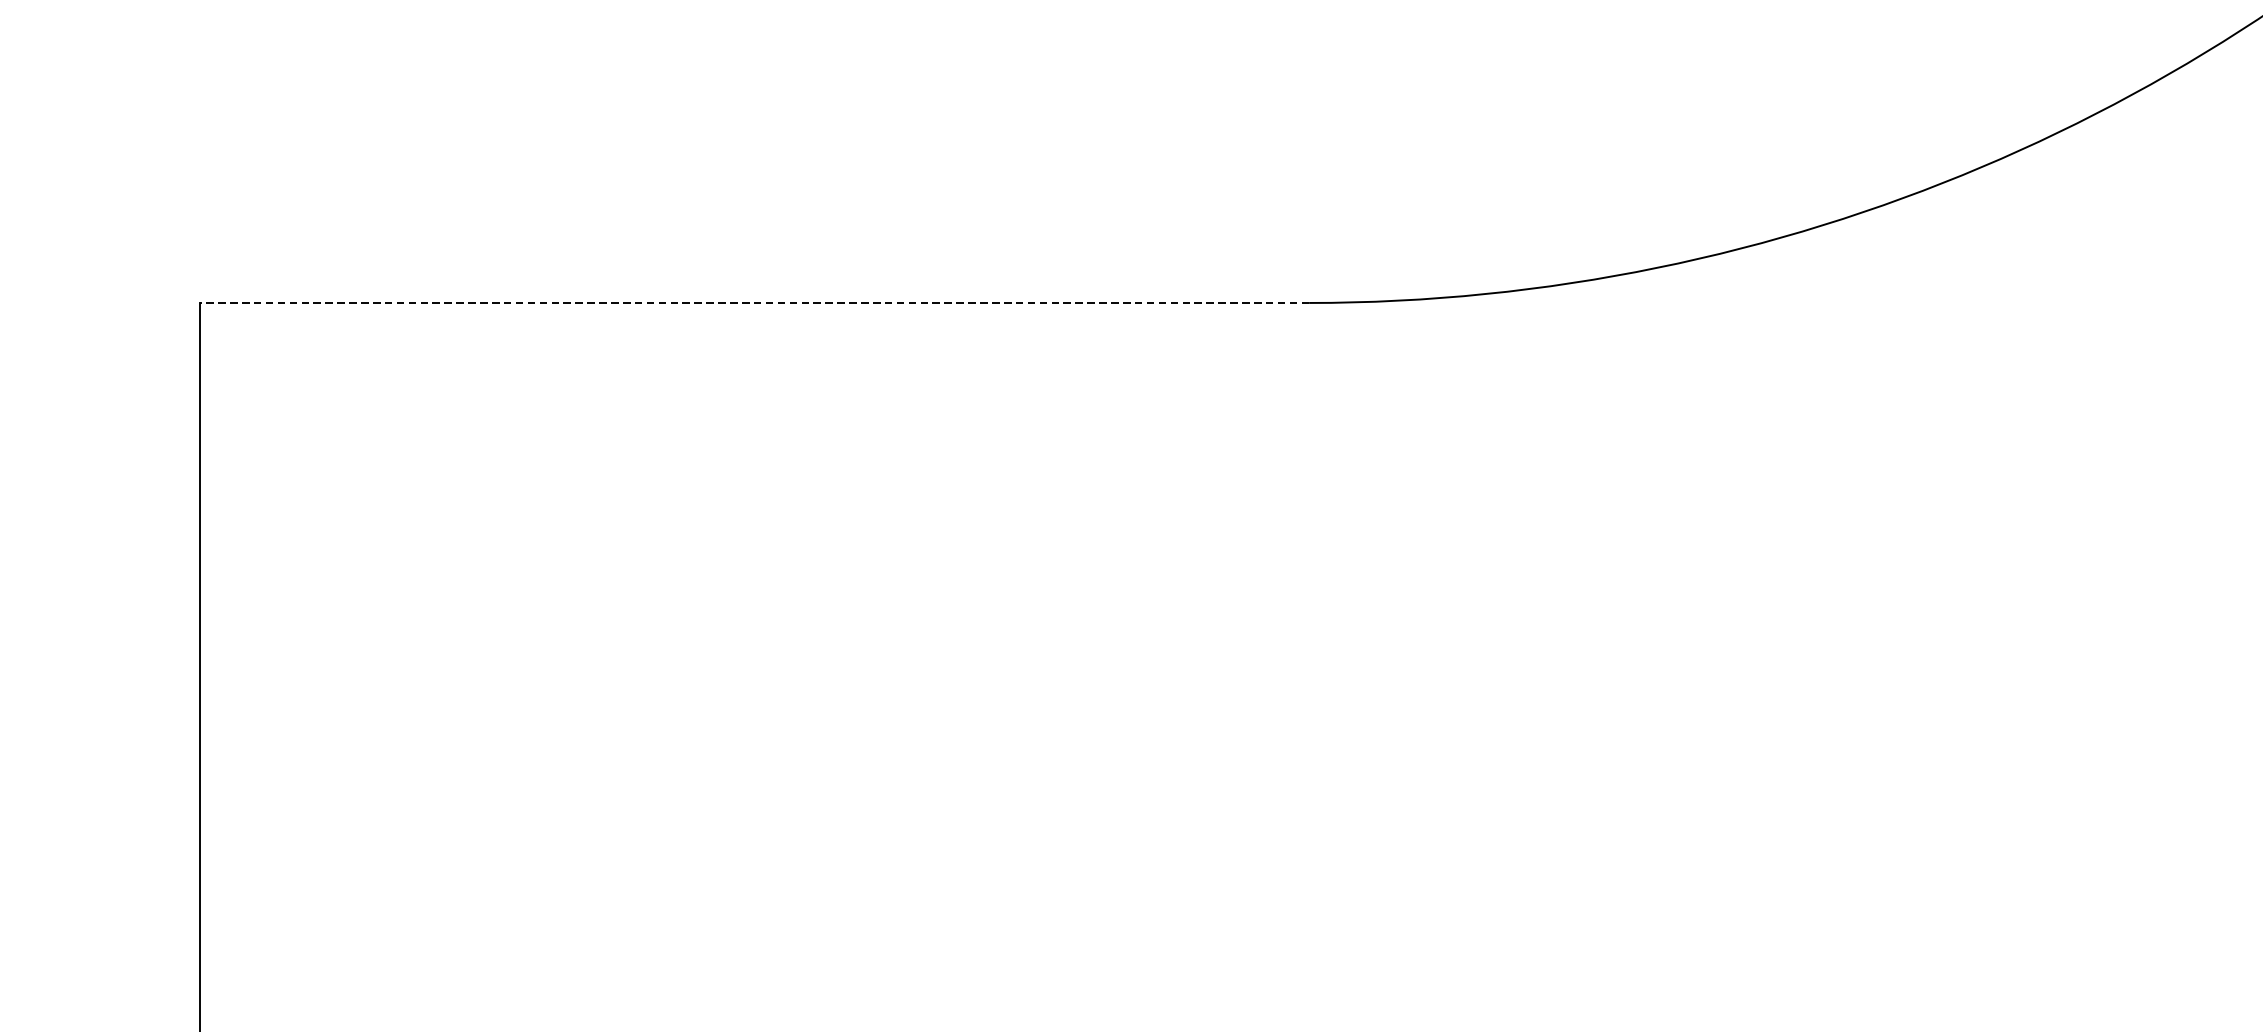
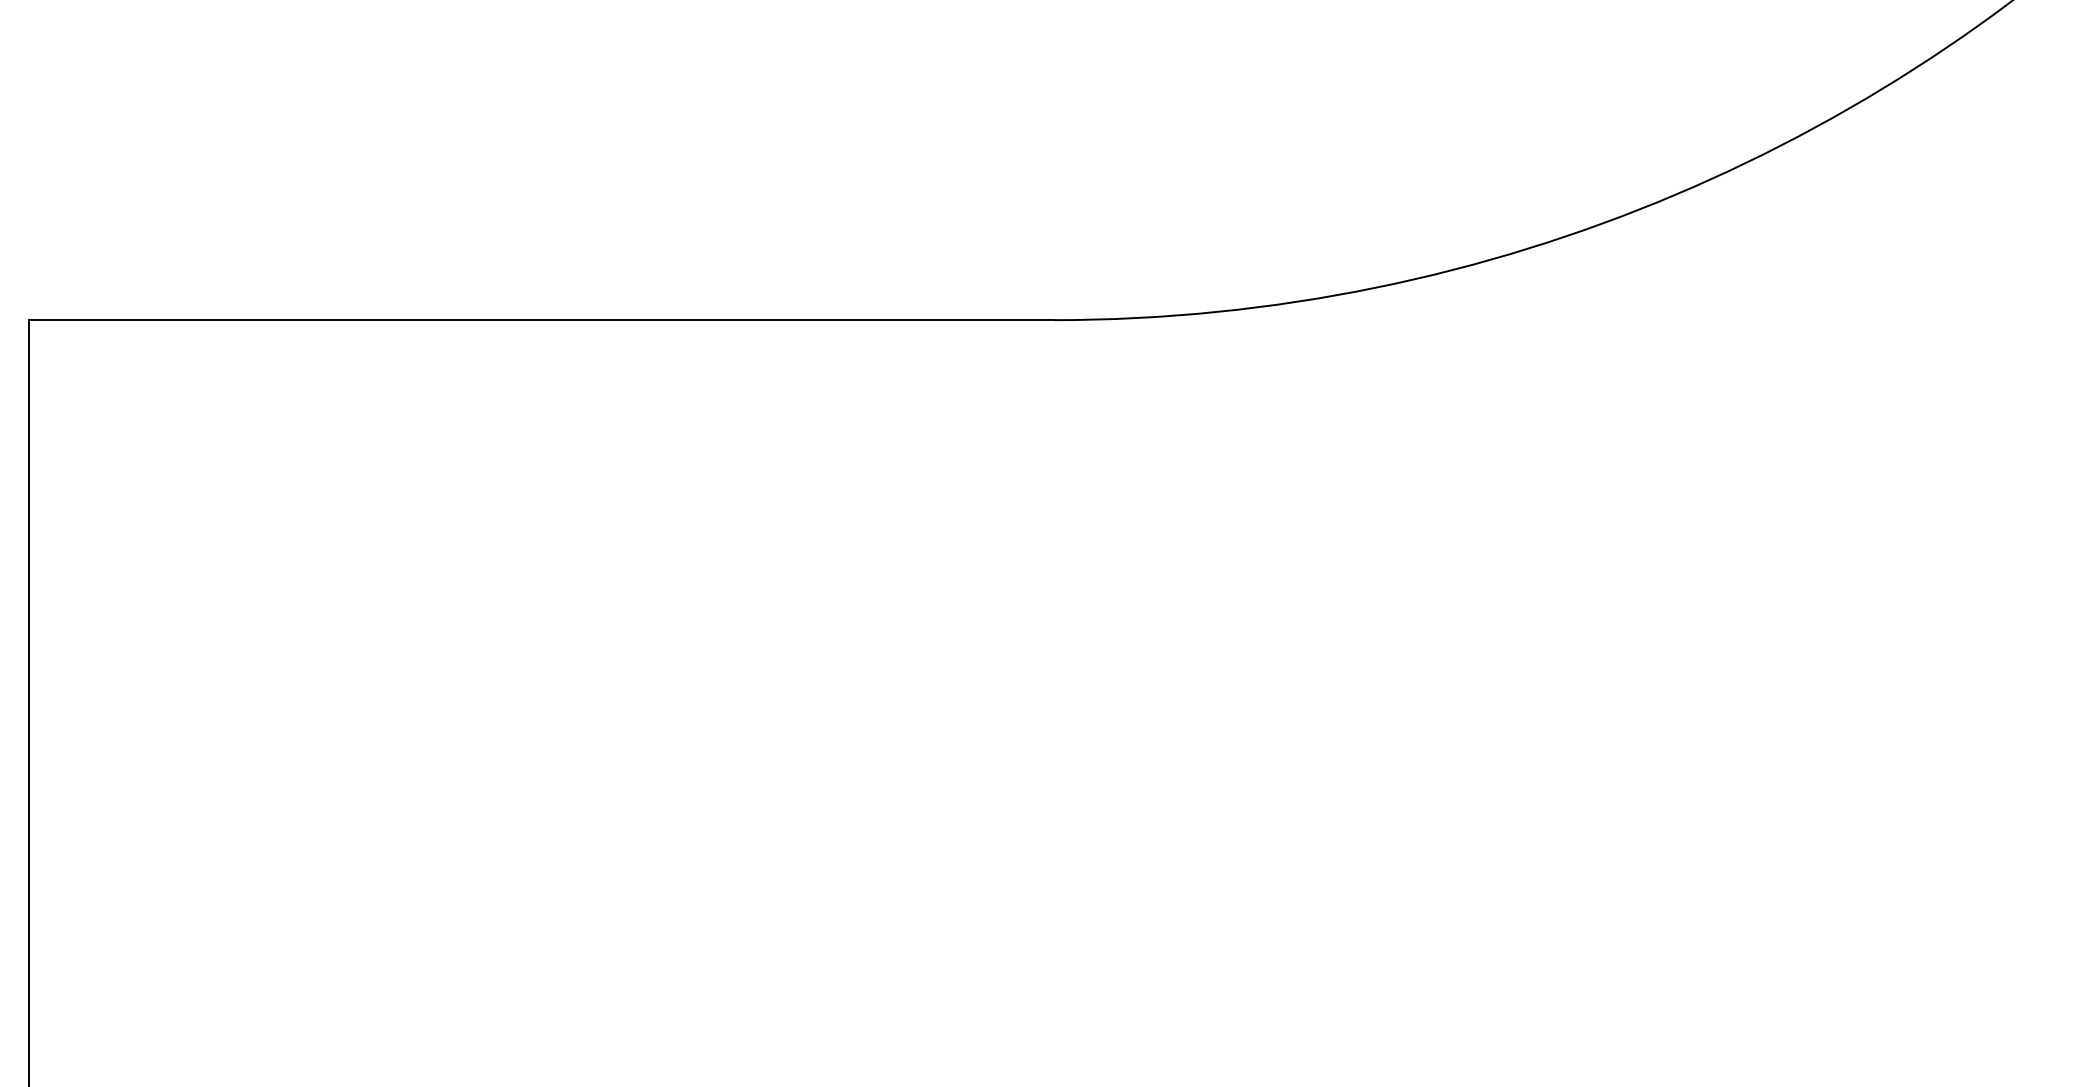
line: (754, 303) -> (541, 320), dashed -> solid

